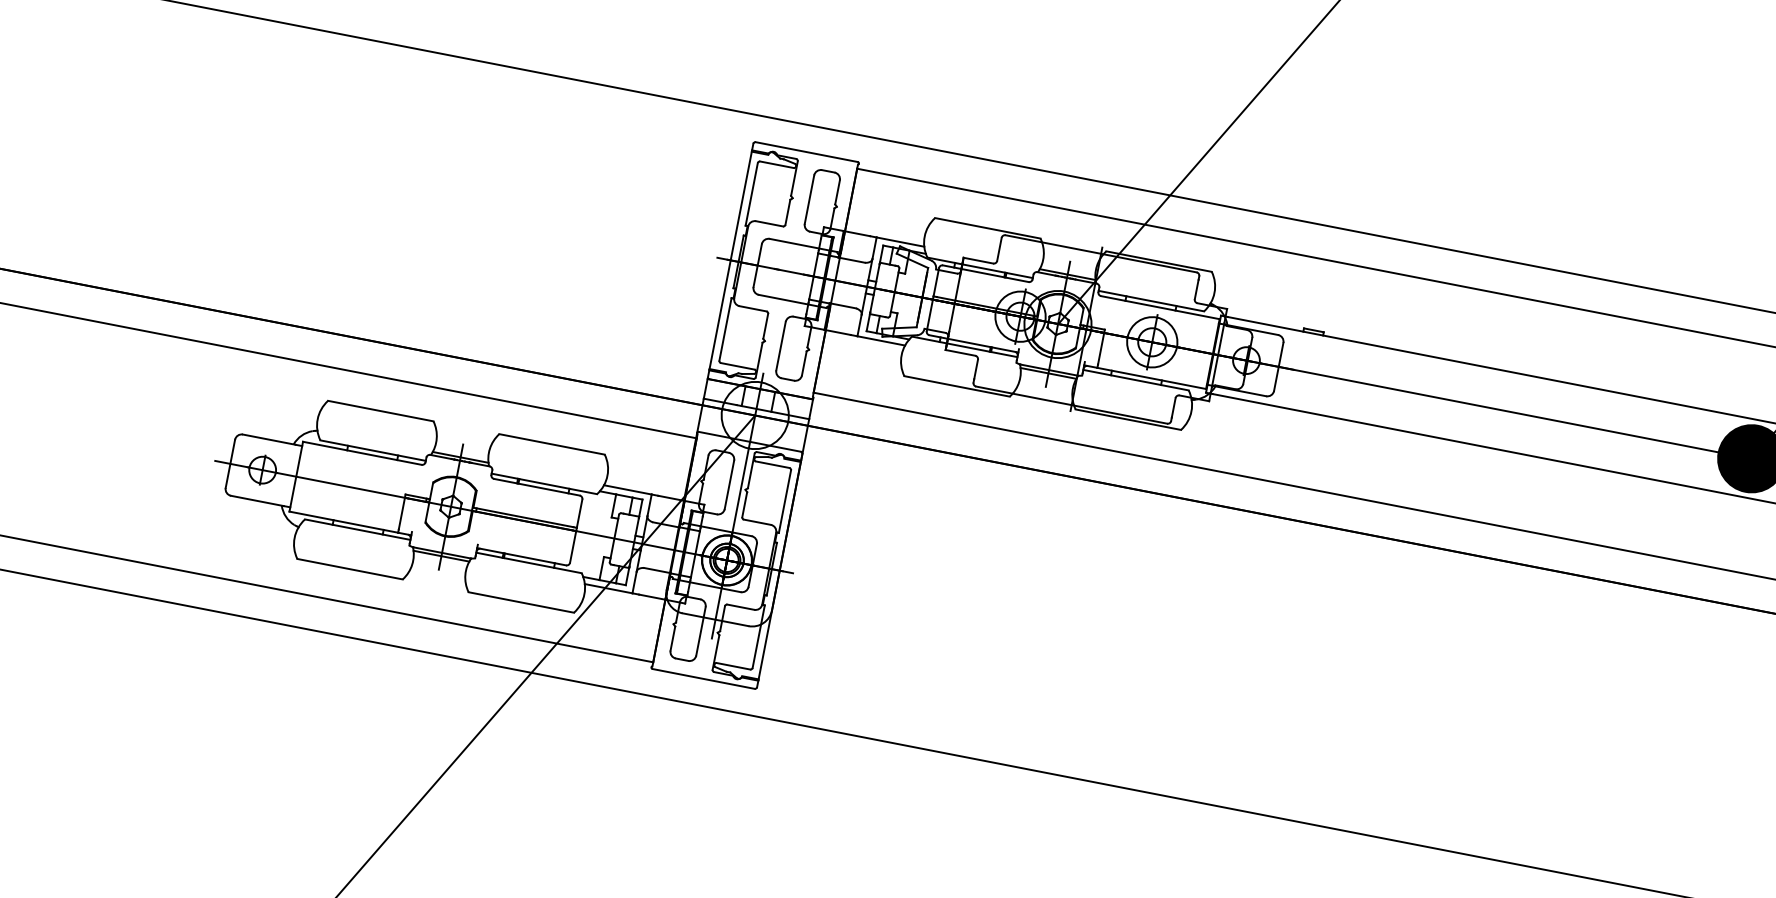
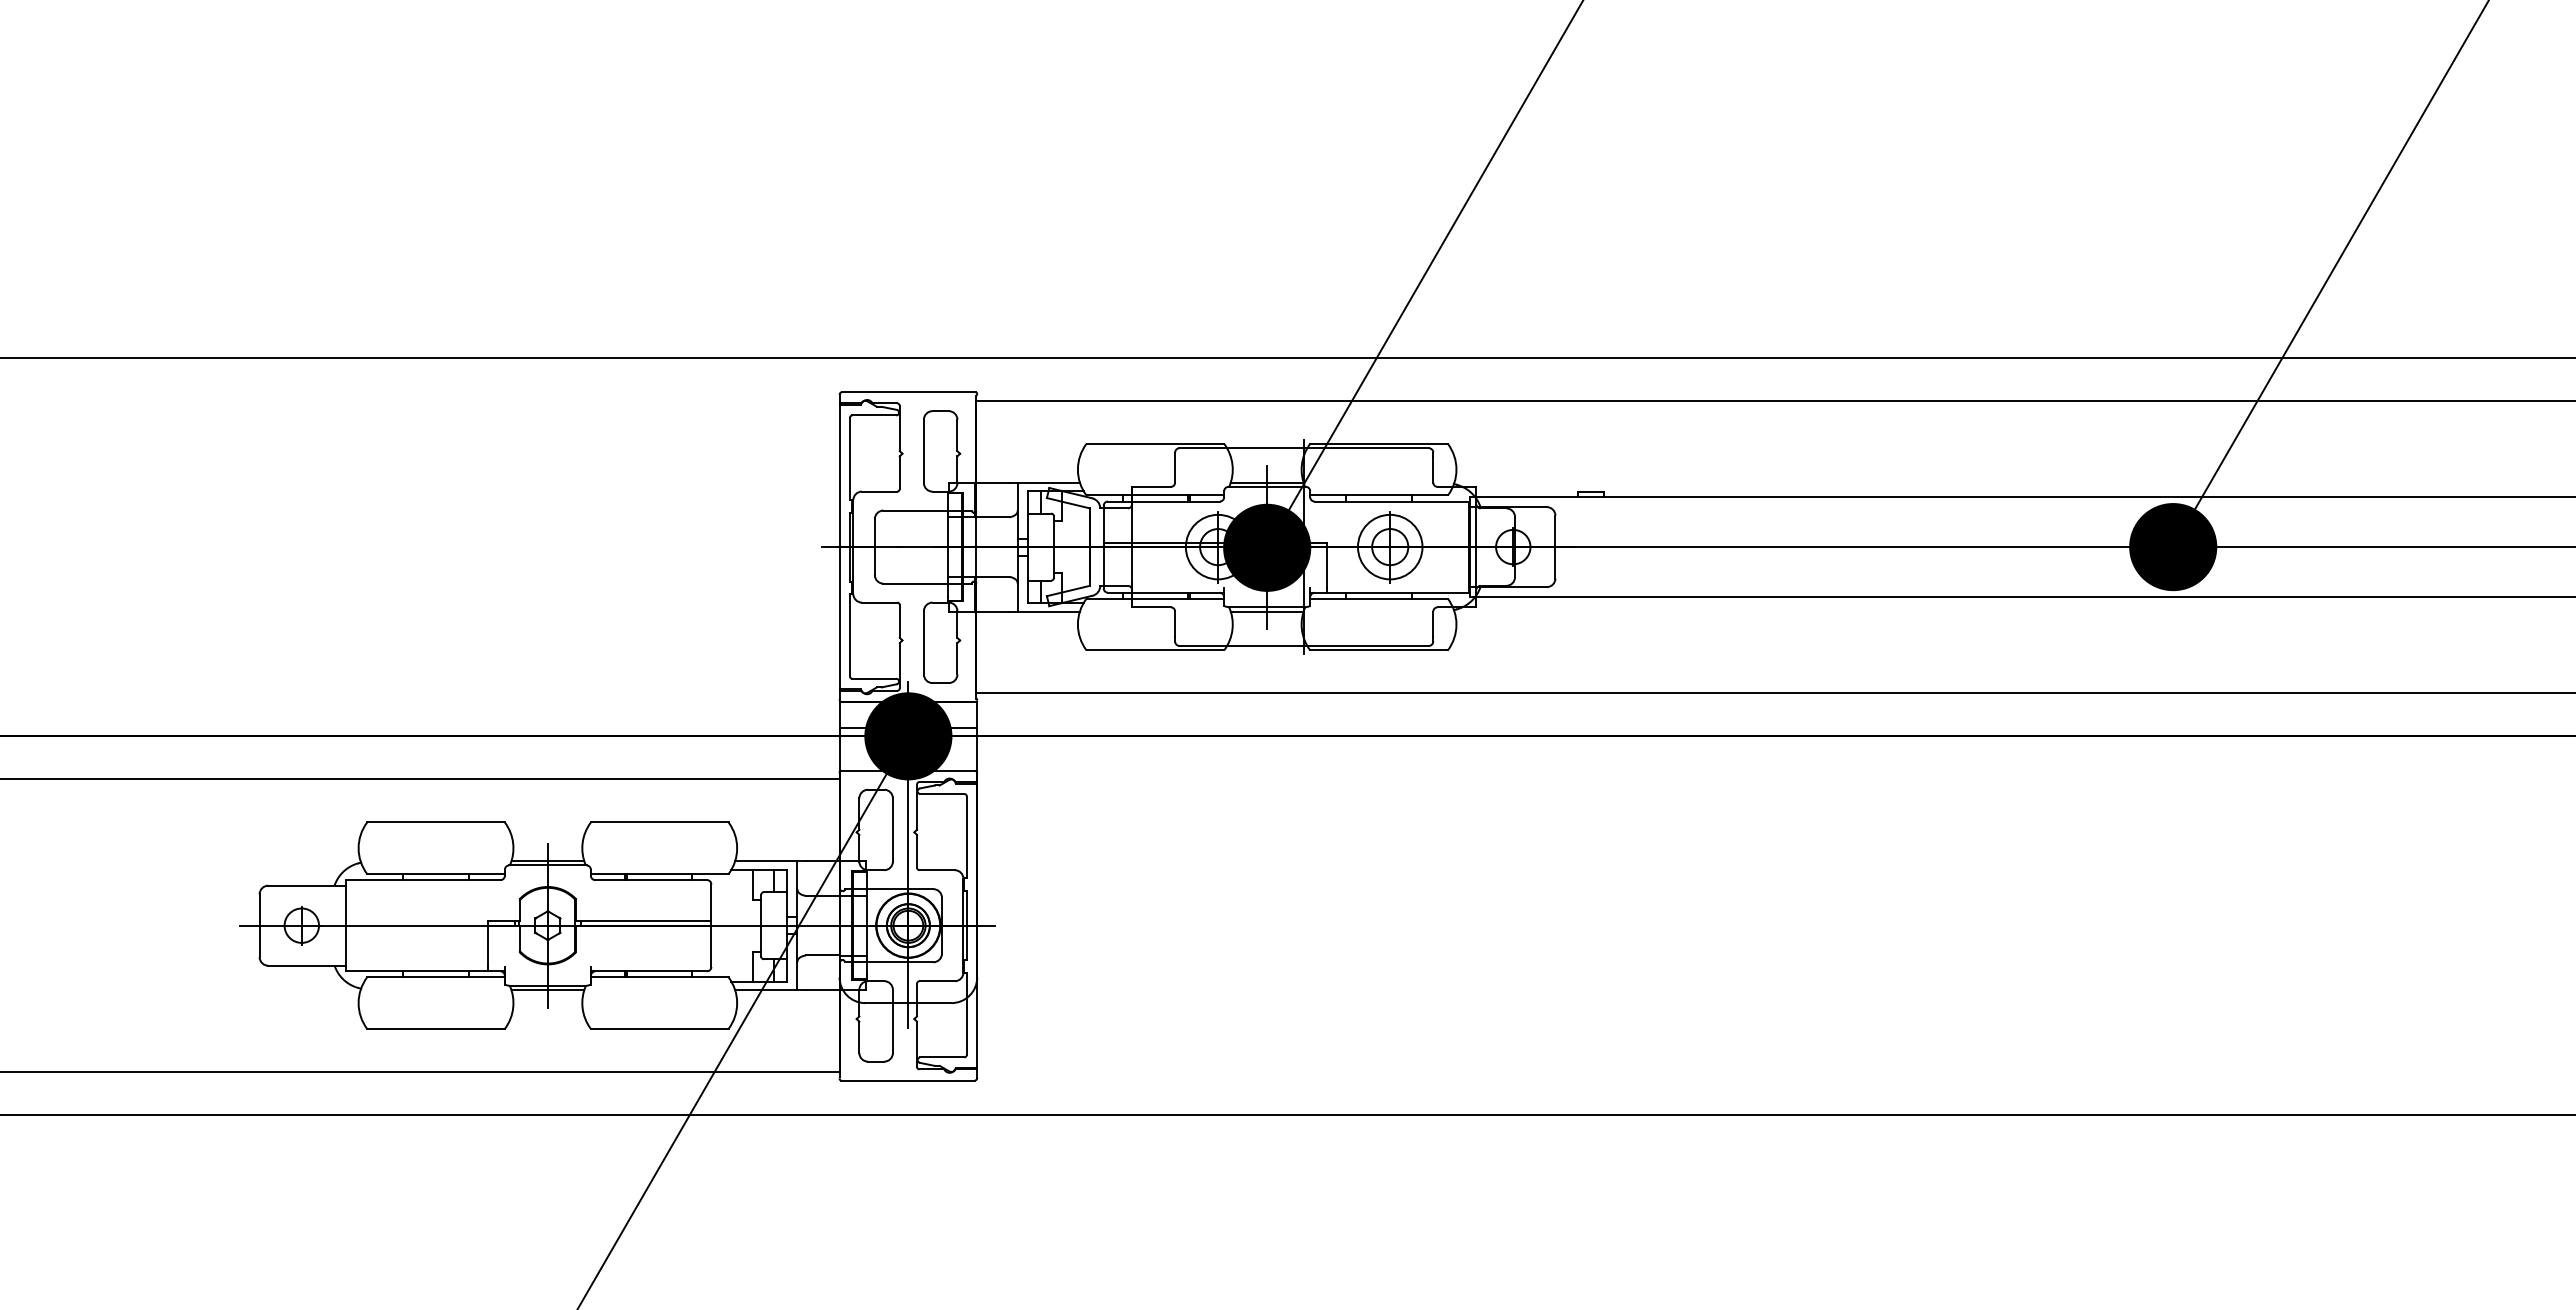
fill: (1058, 324) -> (1267, 547), added
fill: (755, 415) -> (908, 736), added

